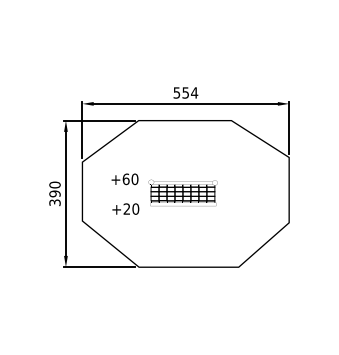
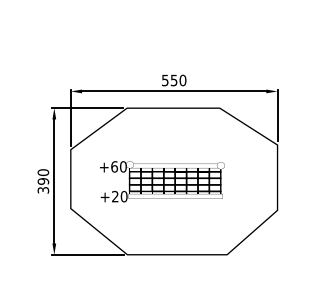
text: (194, 92) -> (182, 80), 554 -> 550
part: (173, 193) -> (161, 181), size x1.43

